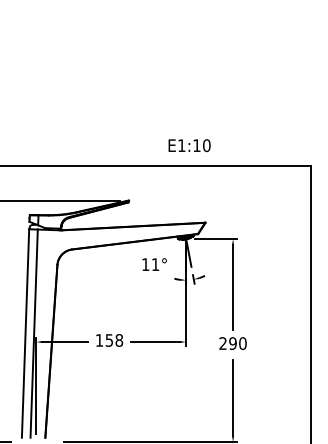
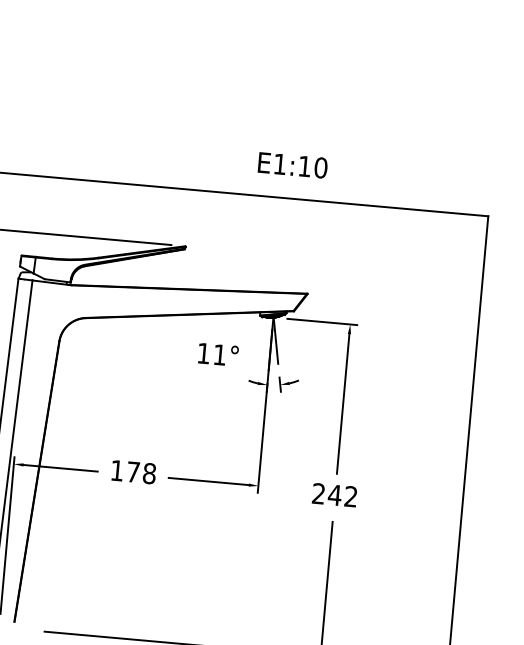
text: (108, 340) -> (131, 472), 158 -> 178
text: (237, 343) -> (342, 495), 290 -> 242

